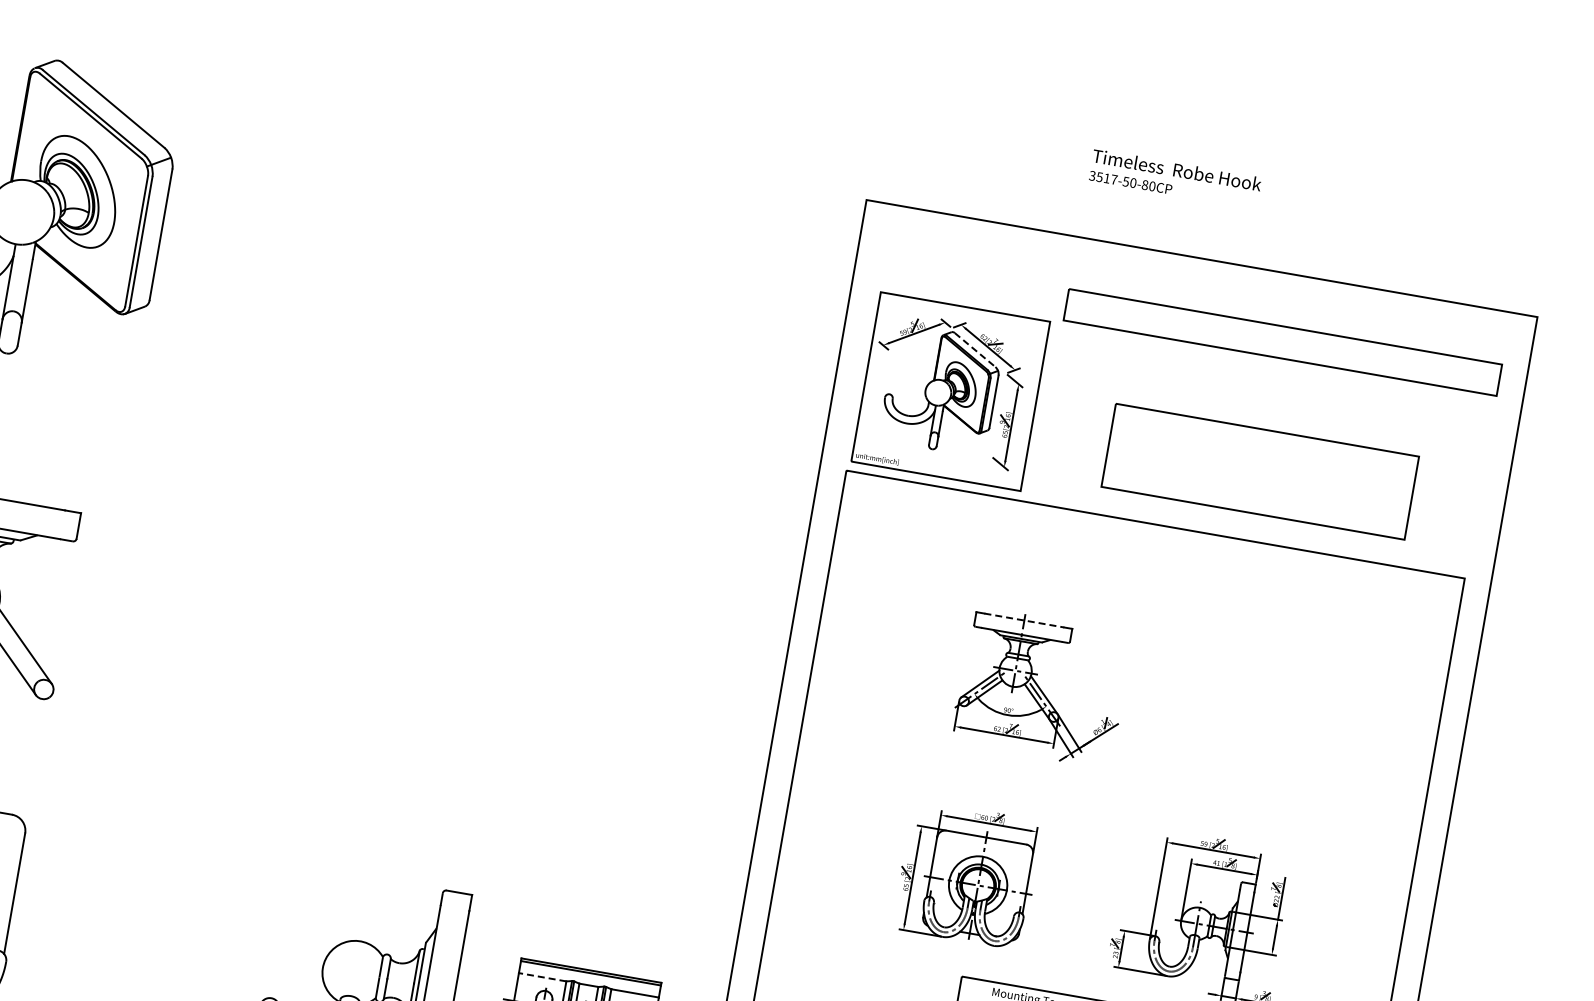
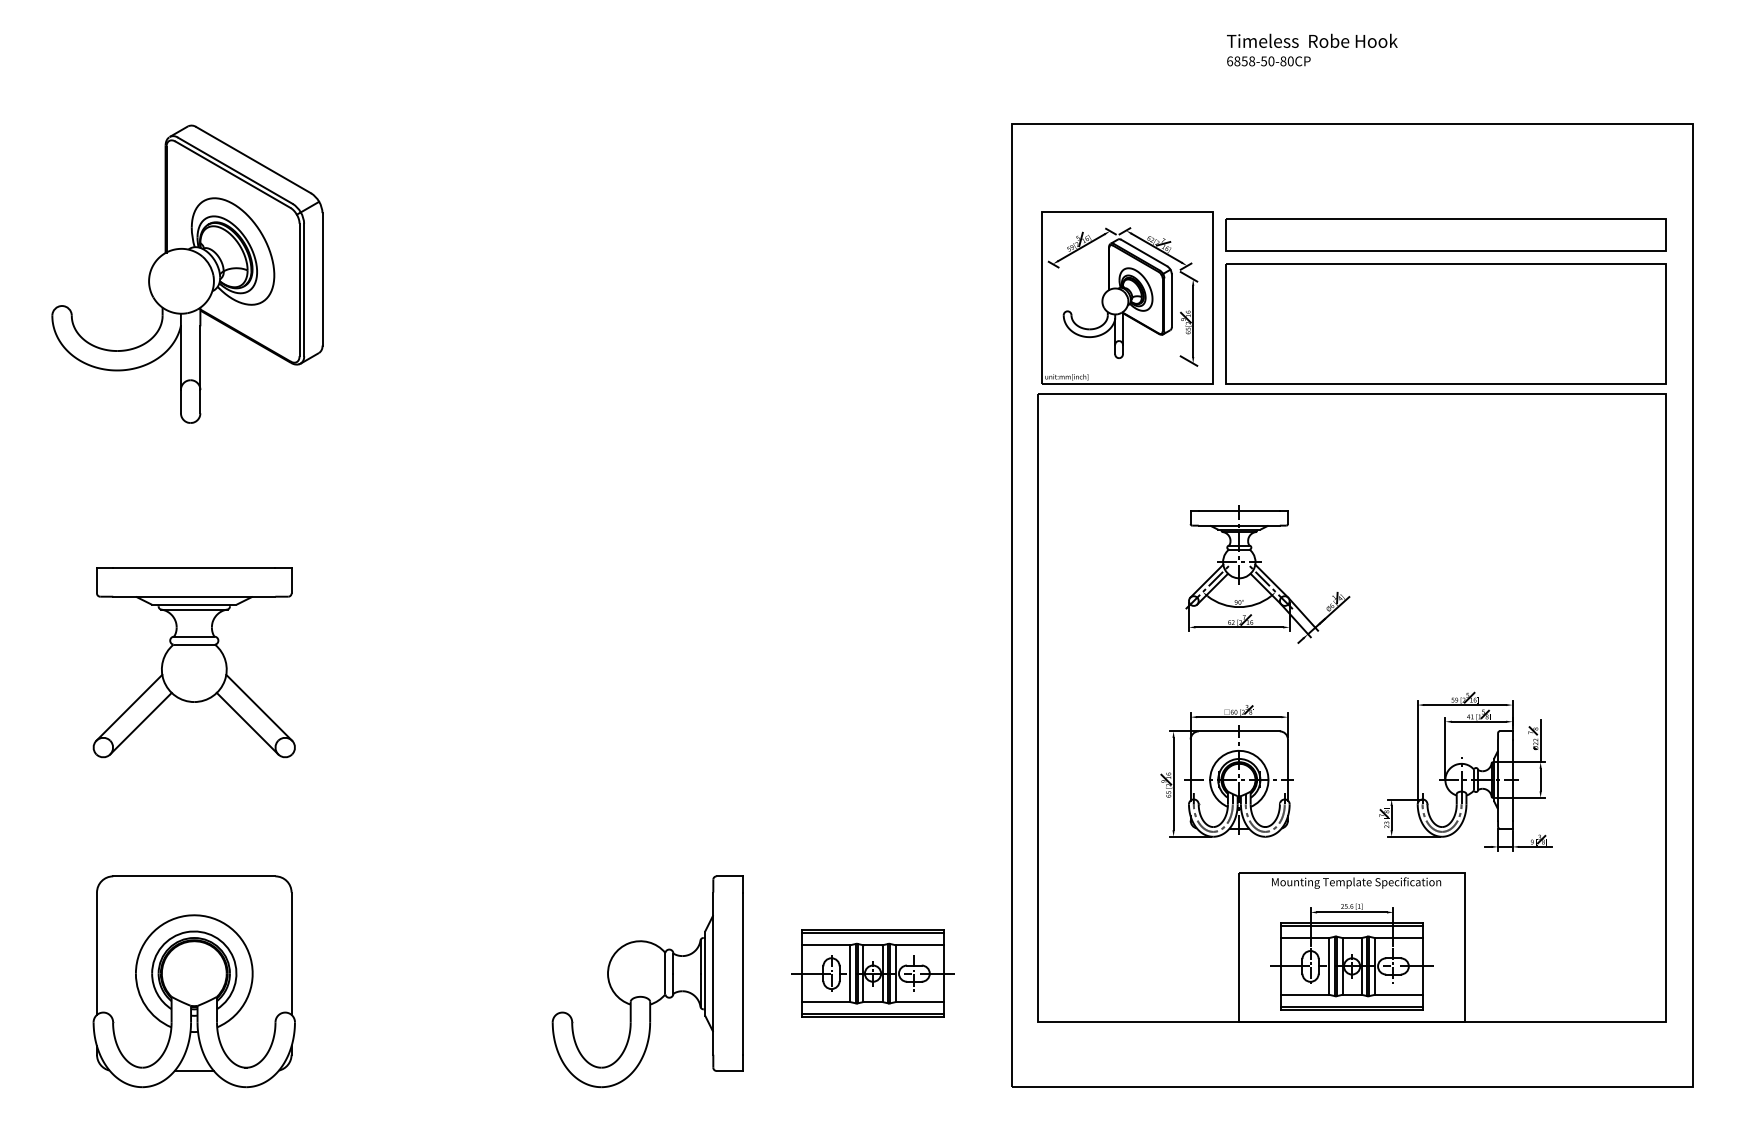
text: (1103, 178) -> (1241, 61), 3517-50-80CP -> 6858-50-80CP
part: (1282, 342) -> (1445, 234), moved
line: (975, 350) -> (1144, 253), dashed -> solid
part: (1259, 471) -> (1445, 323), size x1.43
line: (1024, 621) -> (1239, 511), dashed -> solid
line: (542, 977) -> (825, 945), dashed -> solid

